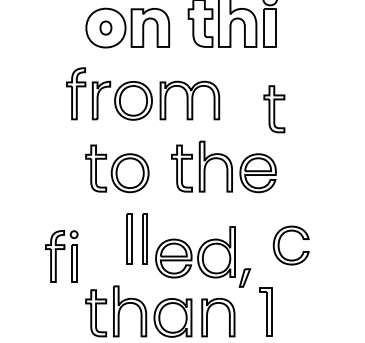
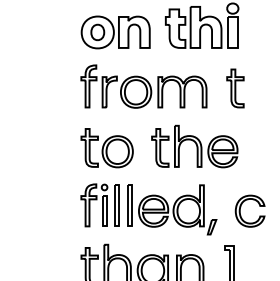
part: (105, 27) -> (97, 31), size x1.43
part: (143, 93) -> (144, 86), moved
part: (274, 109) -> (235, 88), moved
part: (61, 256) -> (94, 205), moved
part: (203, 256) -> (177, 209), moved

